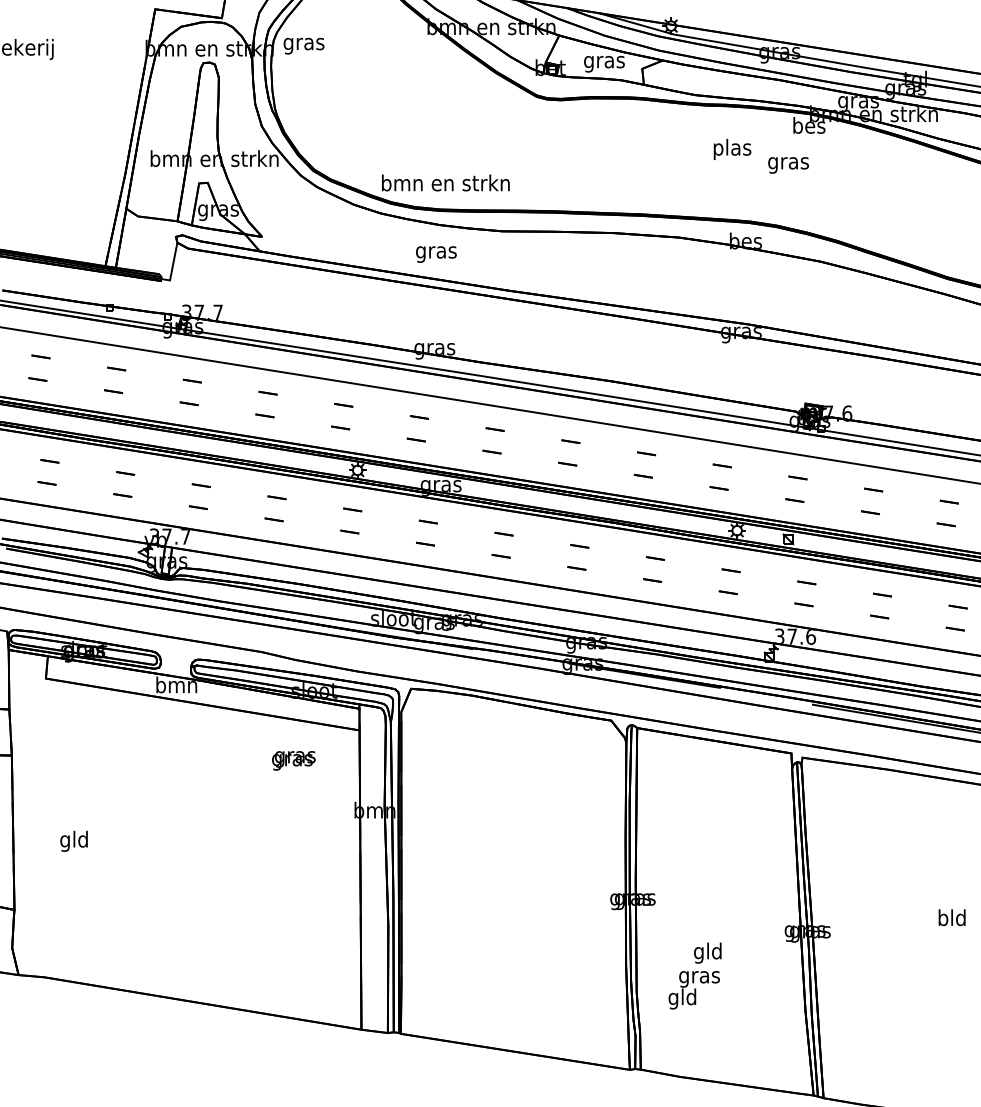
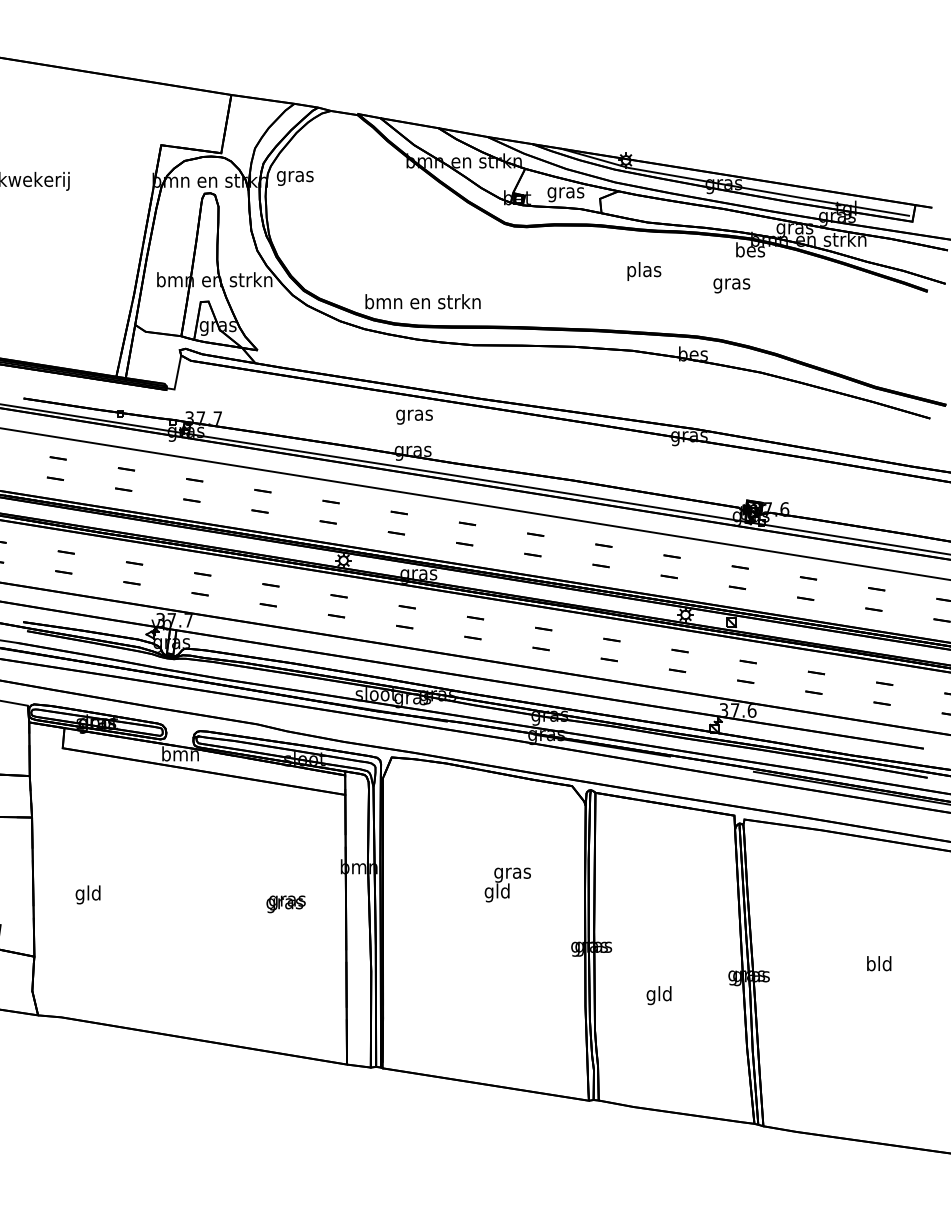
text: (732, 149) -> (644, 271), moved
text: (436, 253) -> (414, 416), moved
text: (293, 761) -> (285, 904), moved
text: (693, 989) -> (507, 884), moved

